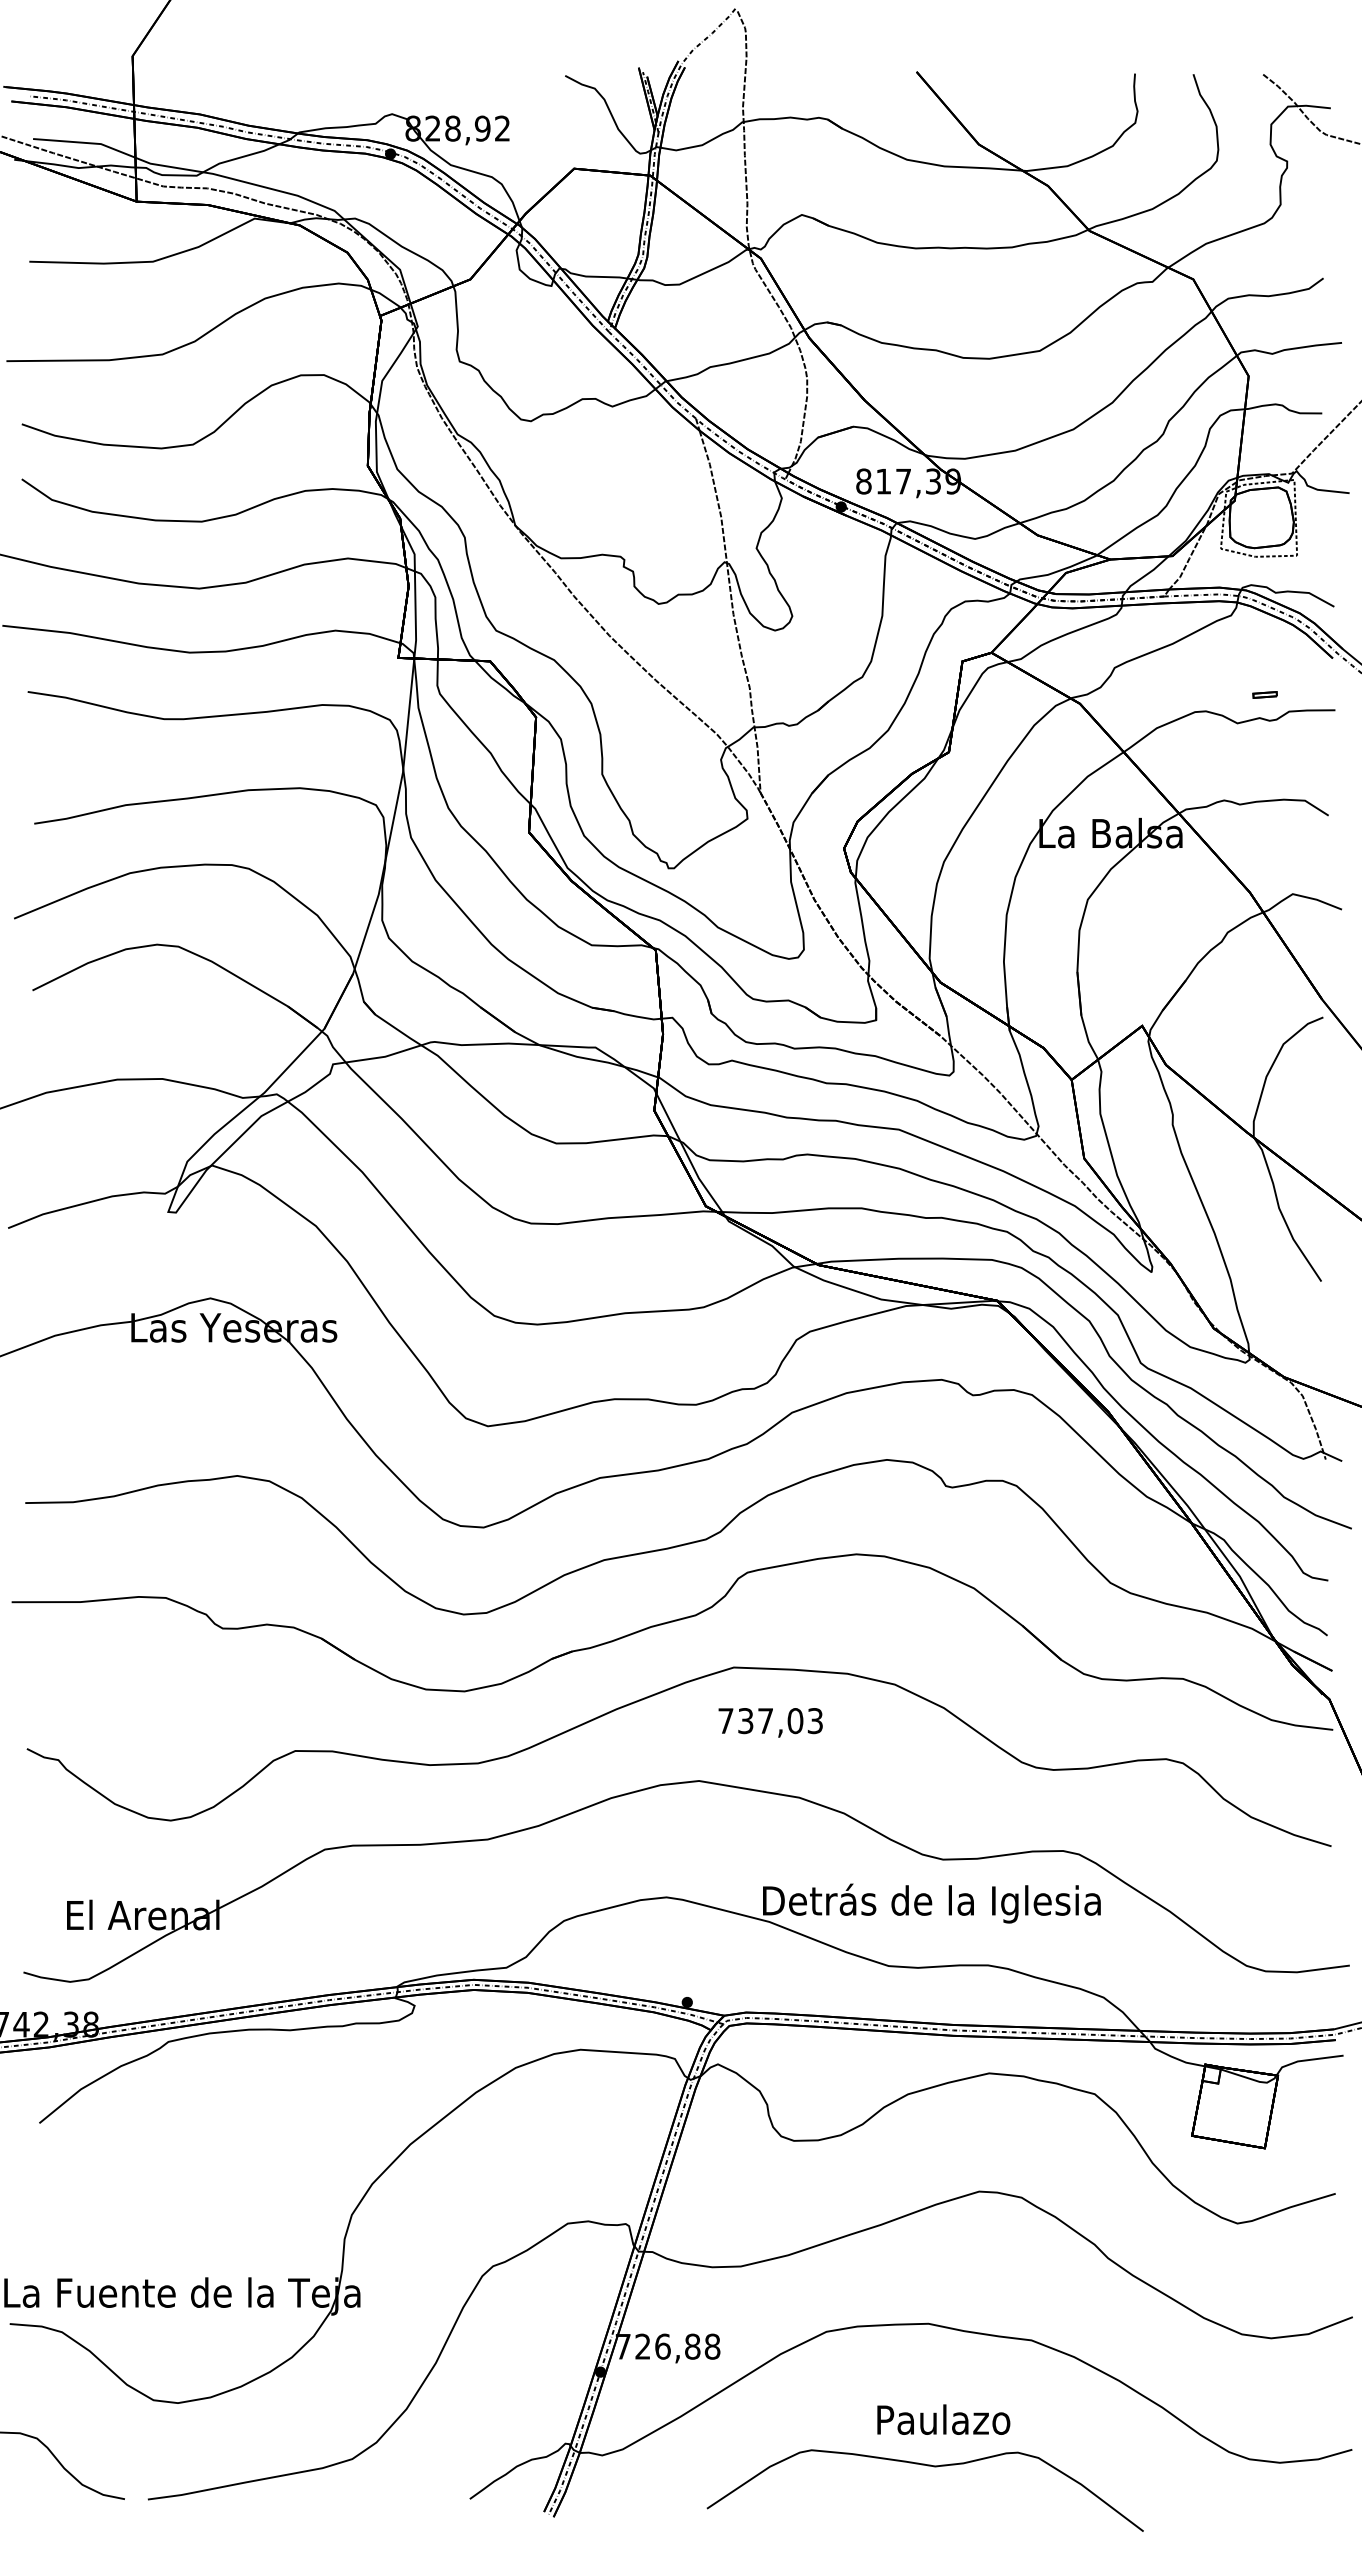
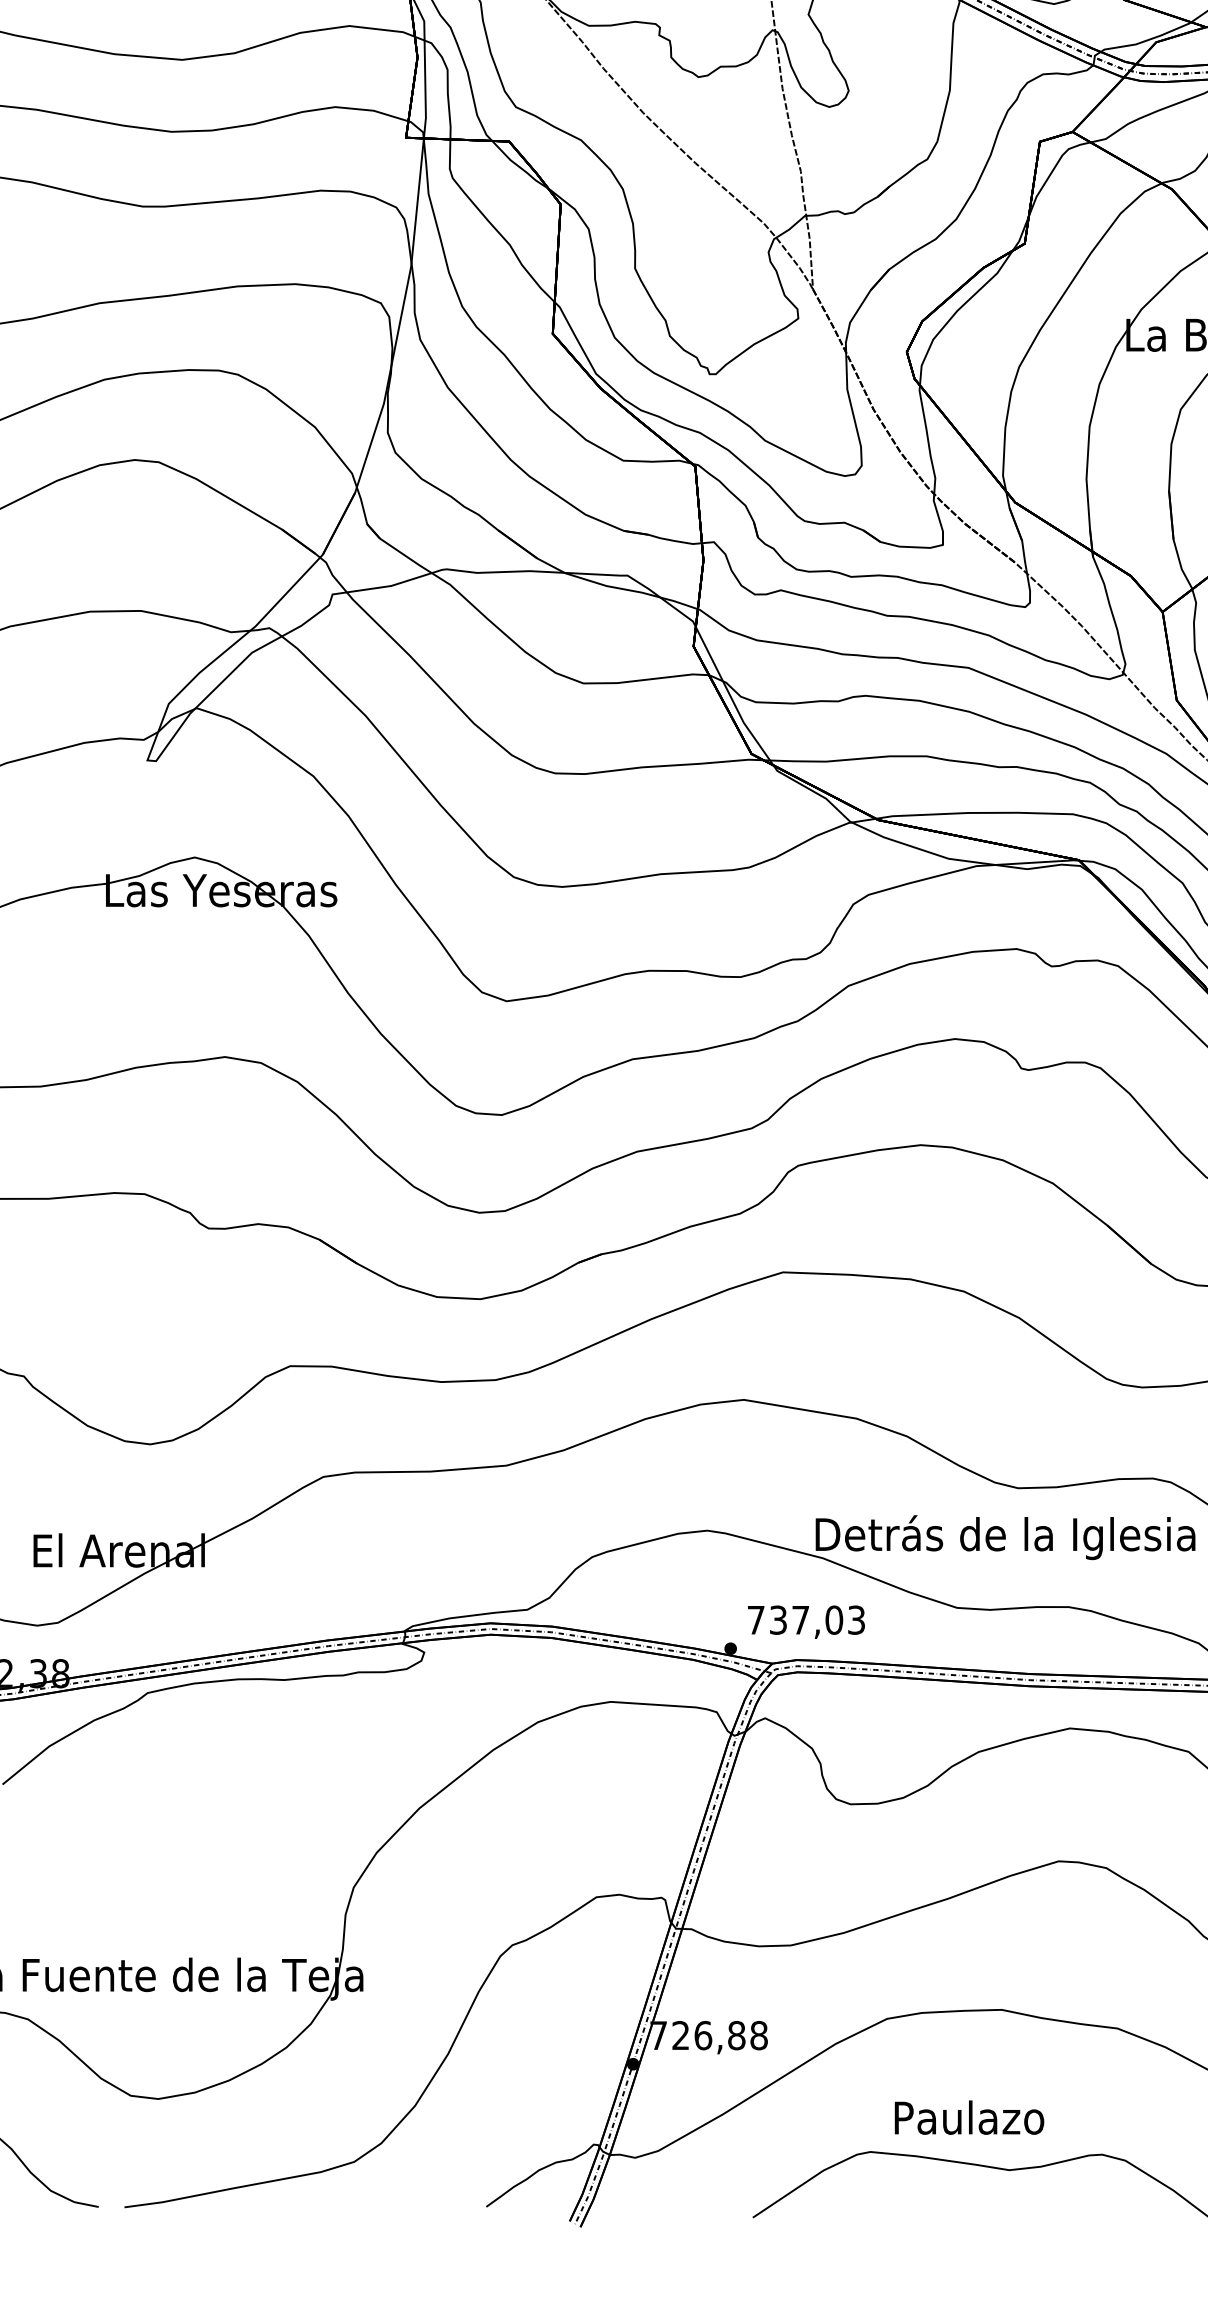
text: (770, 1722) -> (806, 1621), moved
text: (943, 2419) -> (969, 2117), moved

